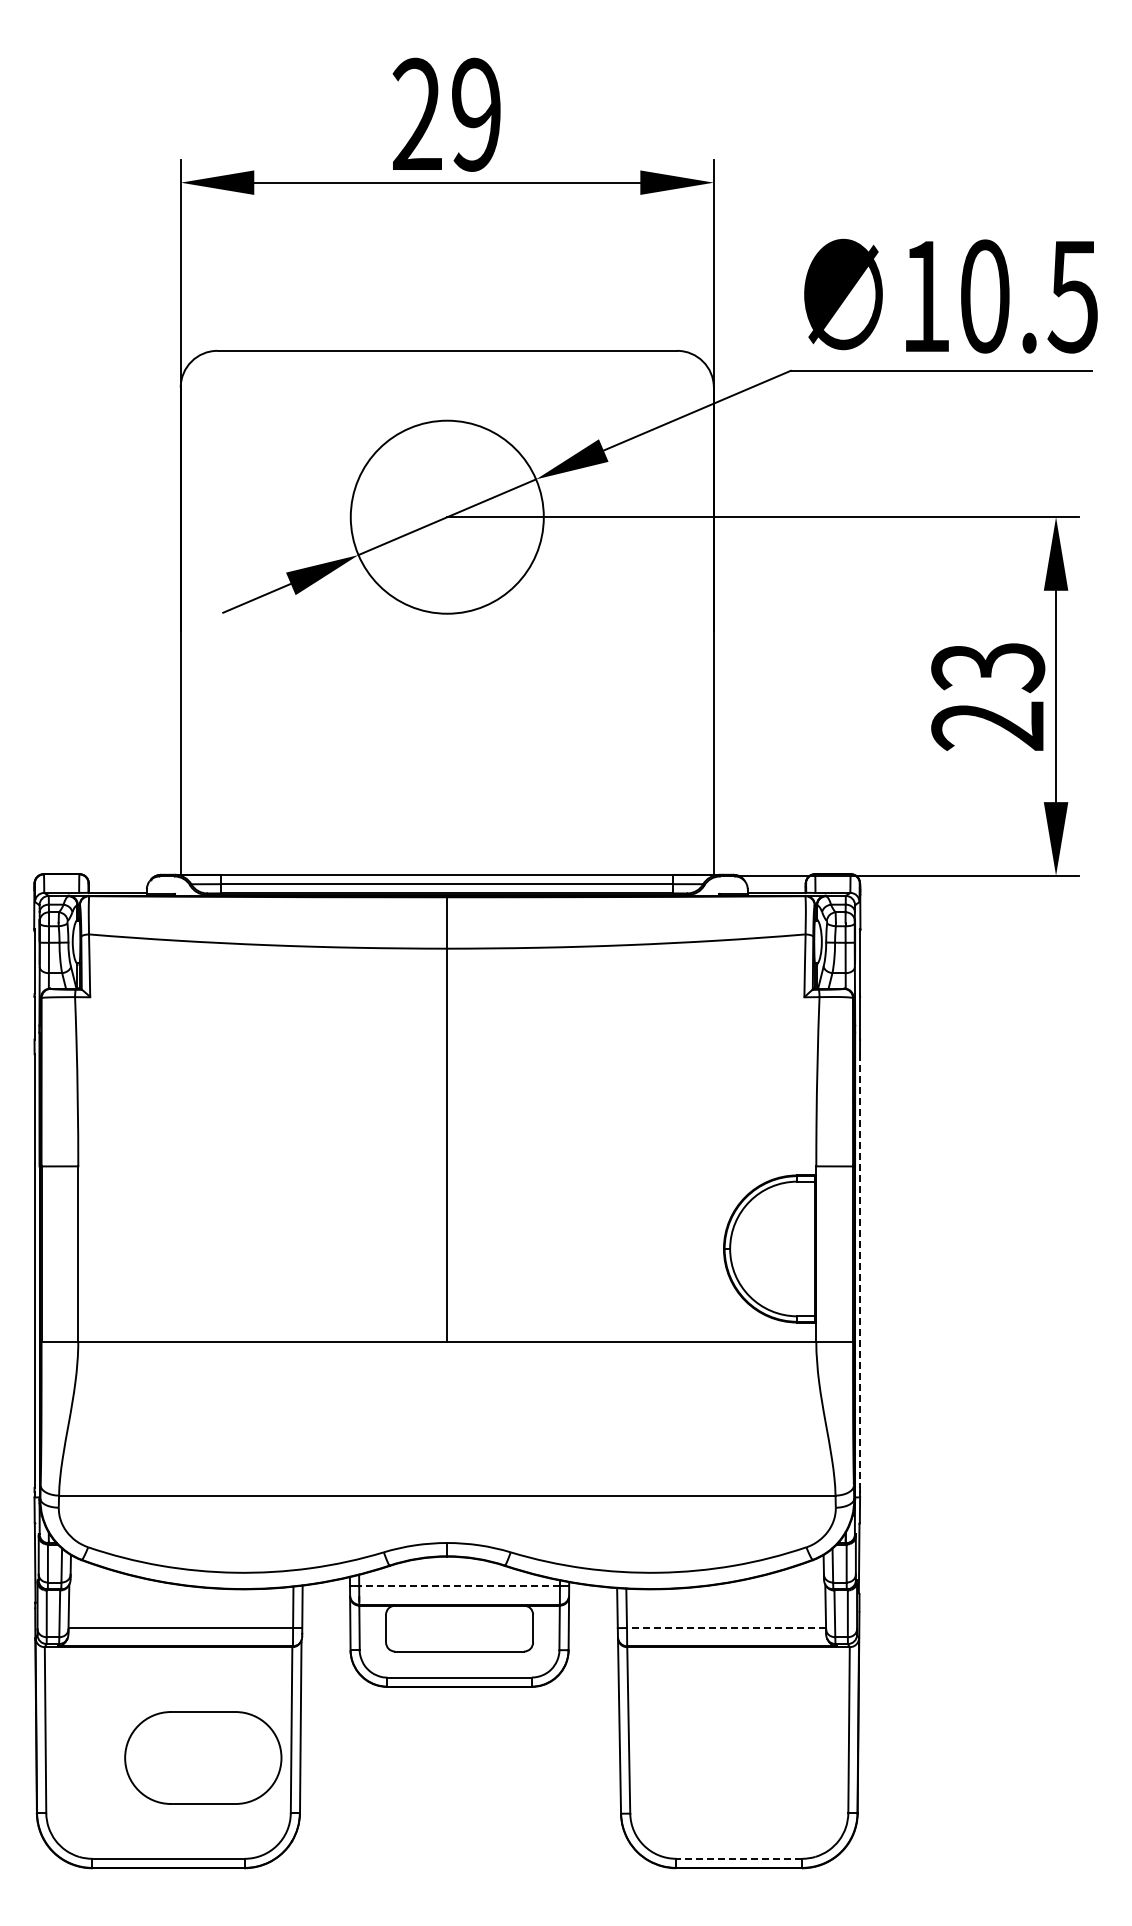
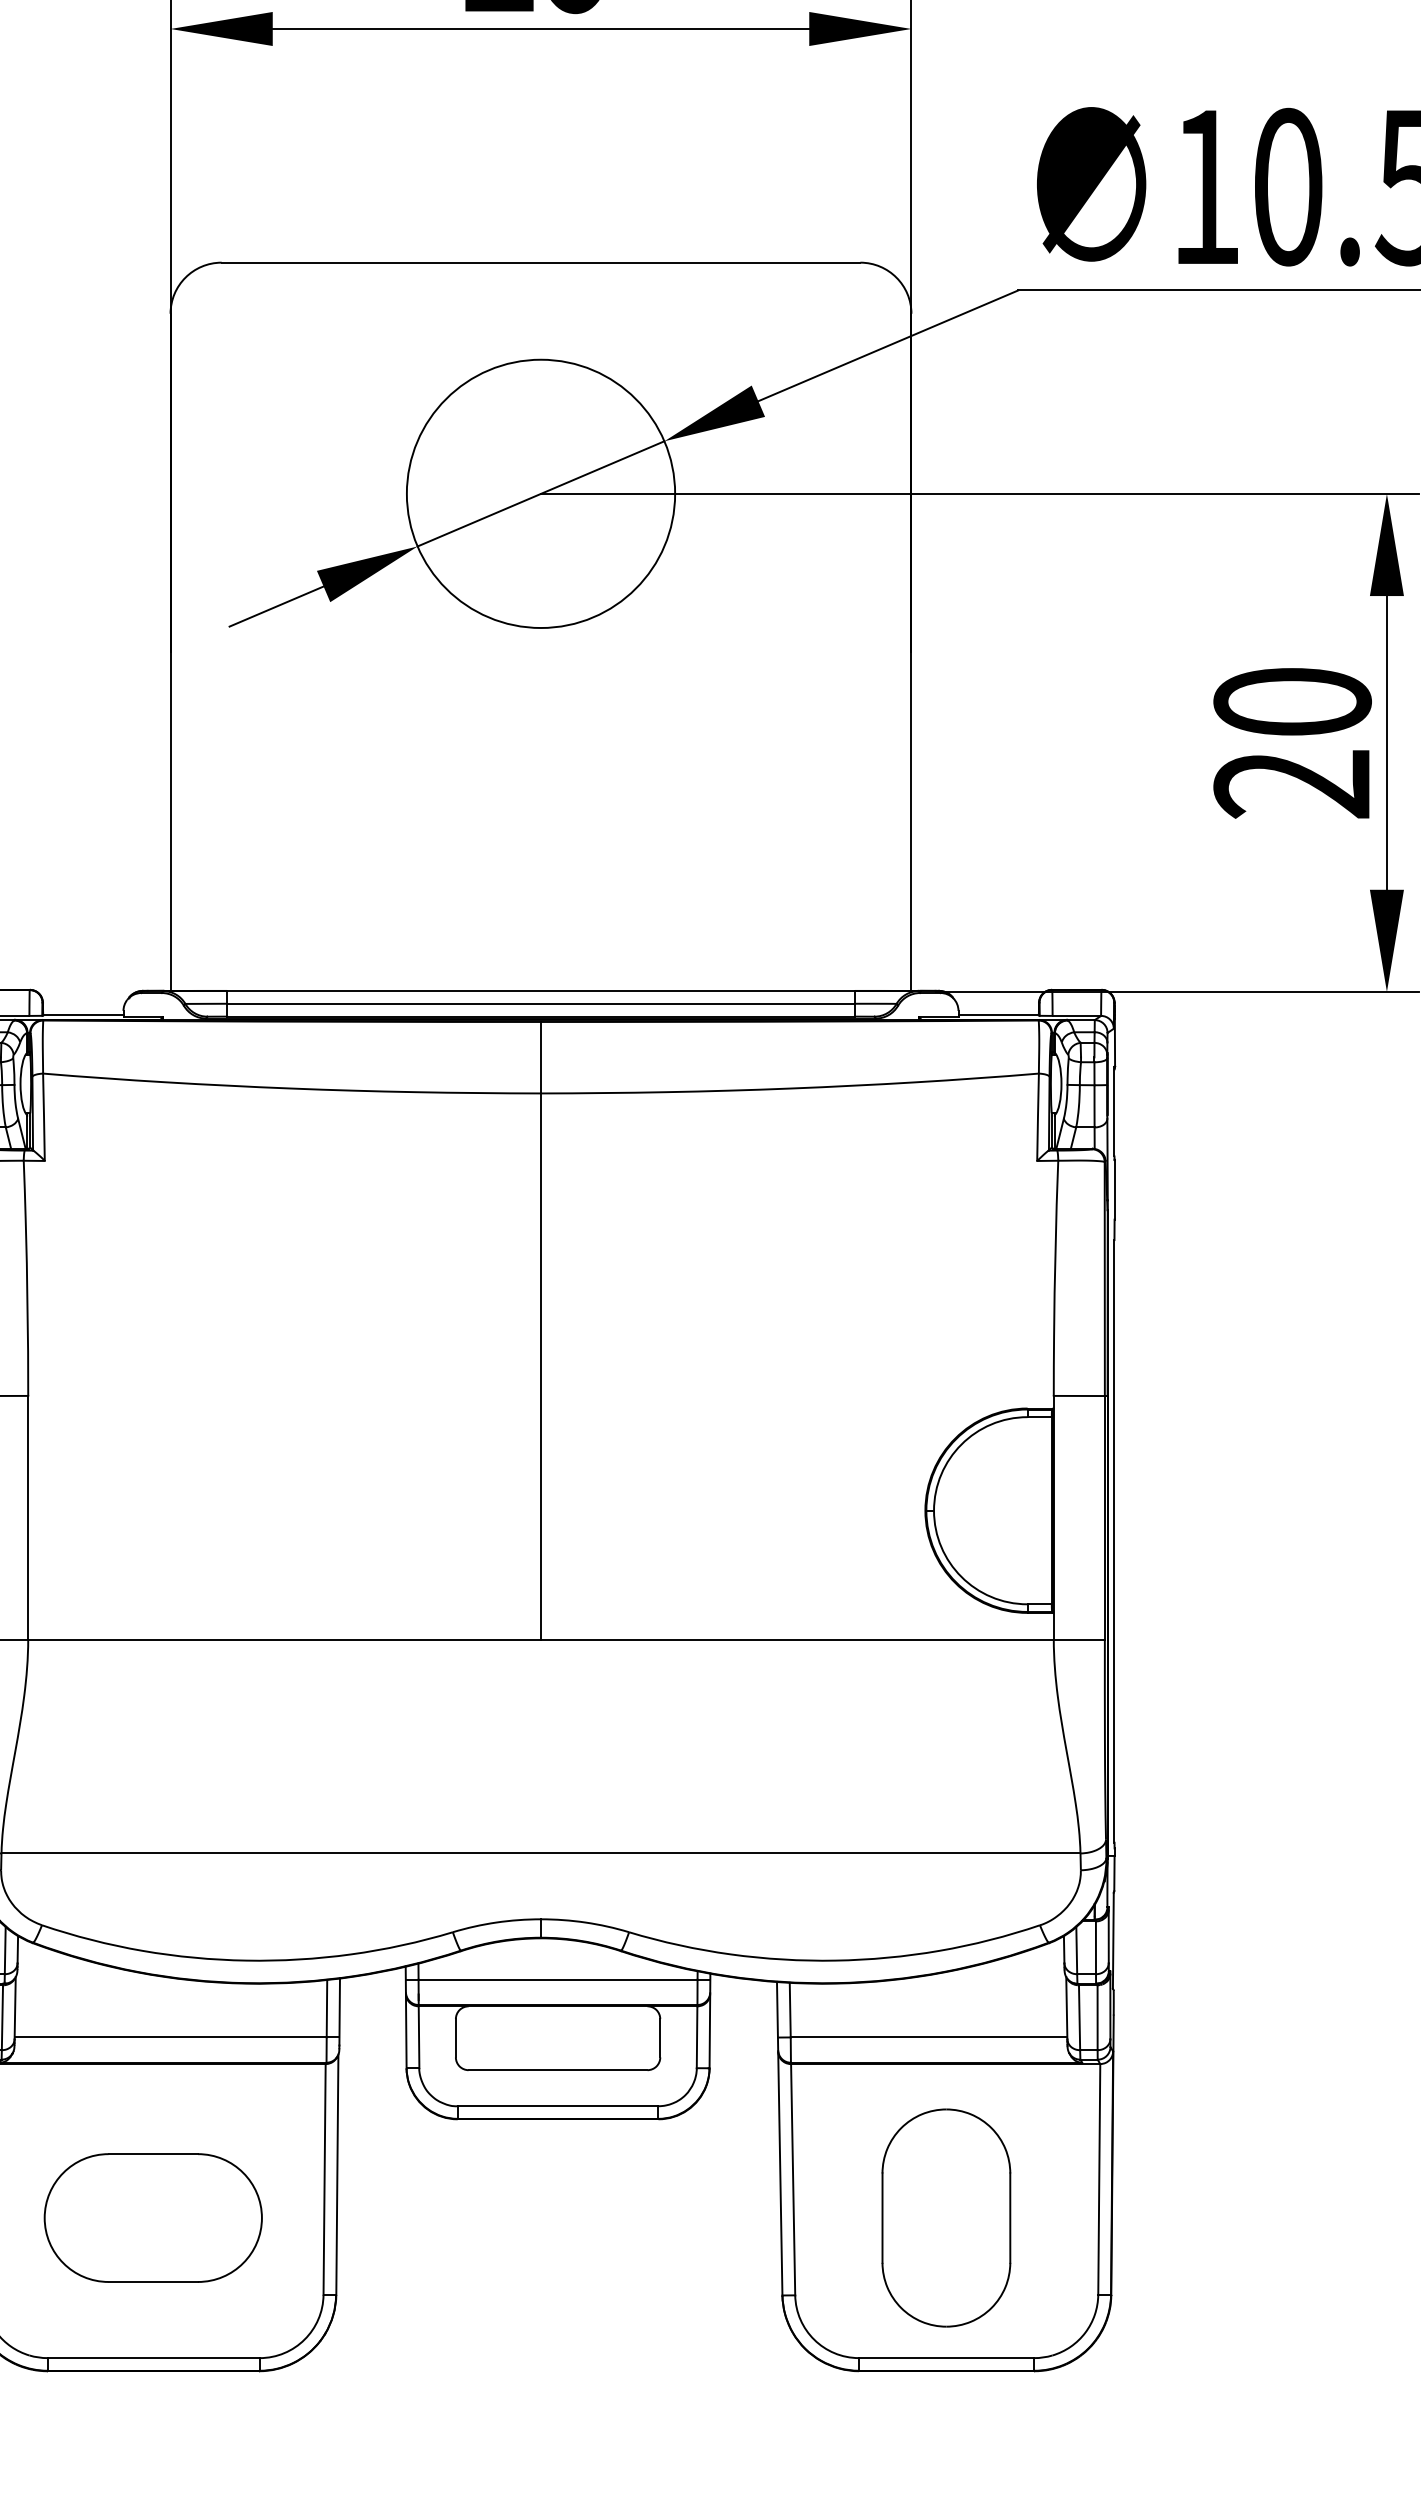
text: (988, 667) -> (1293, 702), 23 -> 20
line: (859, 1271) -> (1113, 1542), dashed -> solid
line: (459, 1586) -> (557, 1979), dashed -> solid
line: (726, 1628) -> (928, 2038), dashed -> solid
part: (203, 1757) -> (153, 2217), moved
part: (738, 1758) -> (945, 2218), added
line: (738, 1858) -> (945, 2357), dashed -> solid

